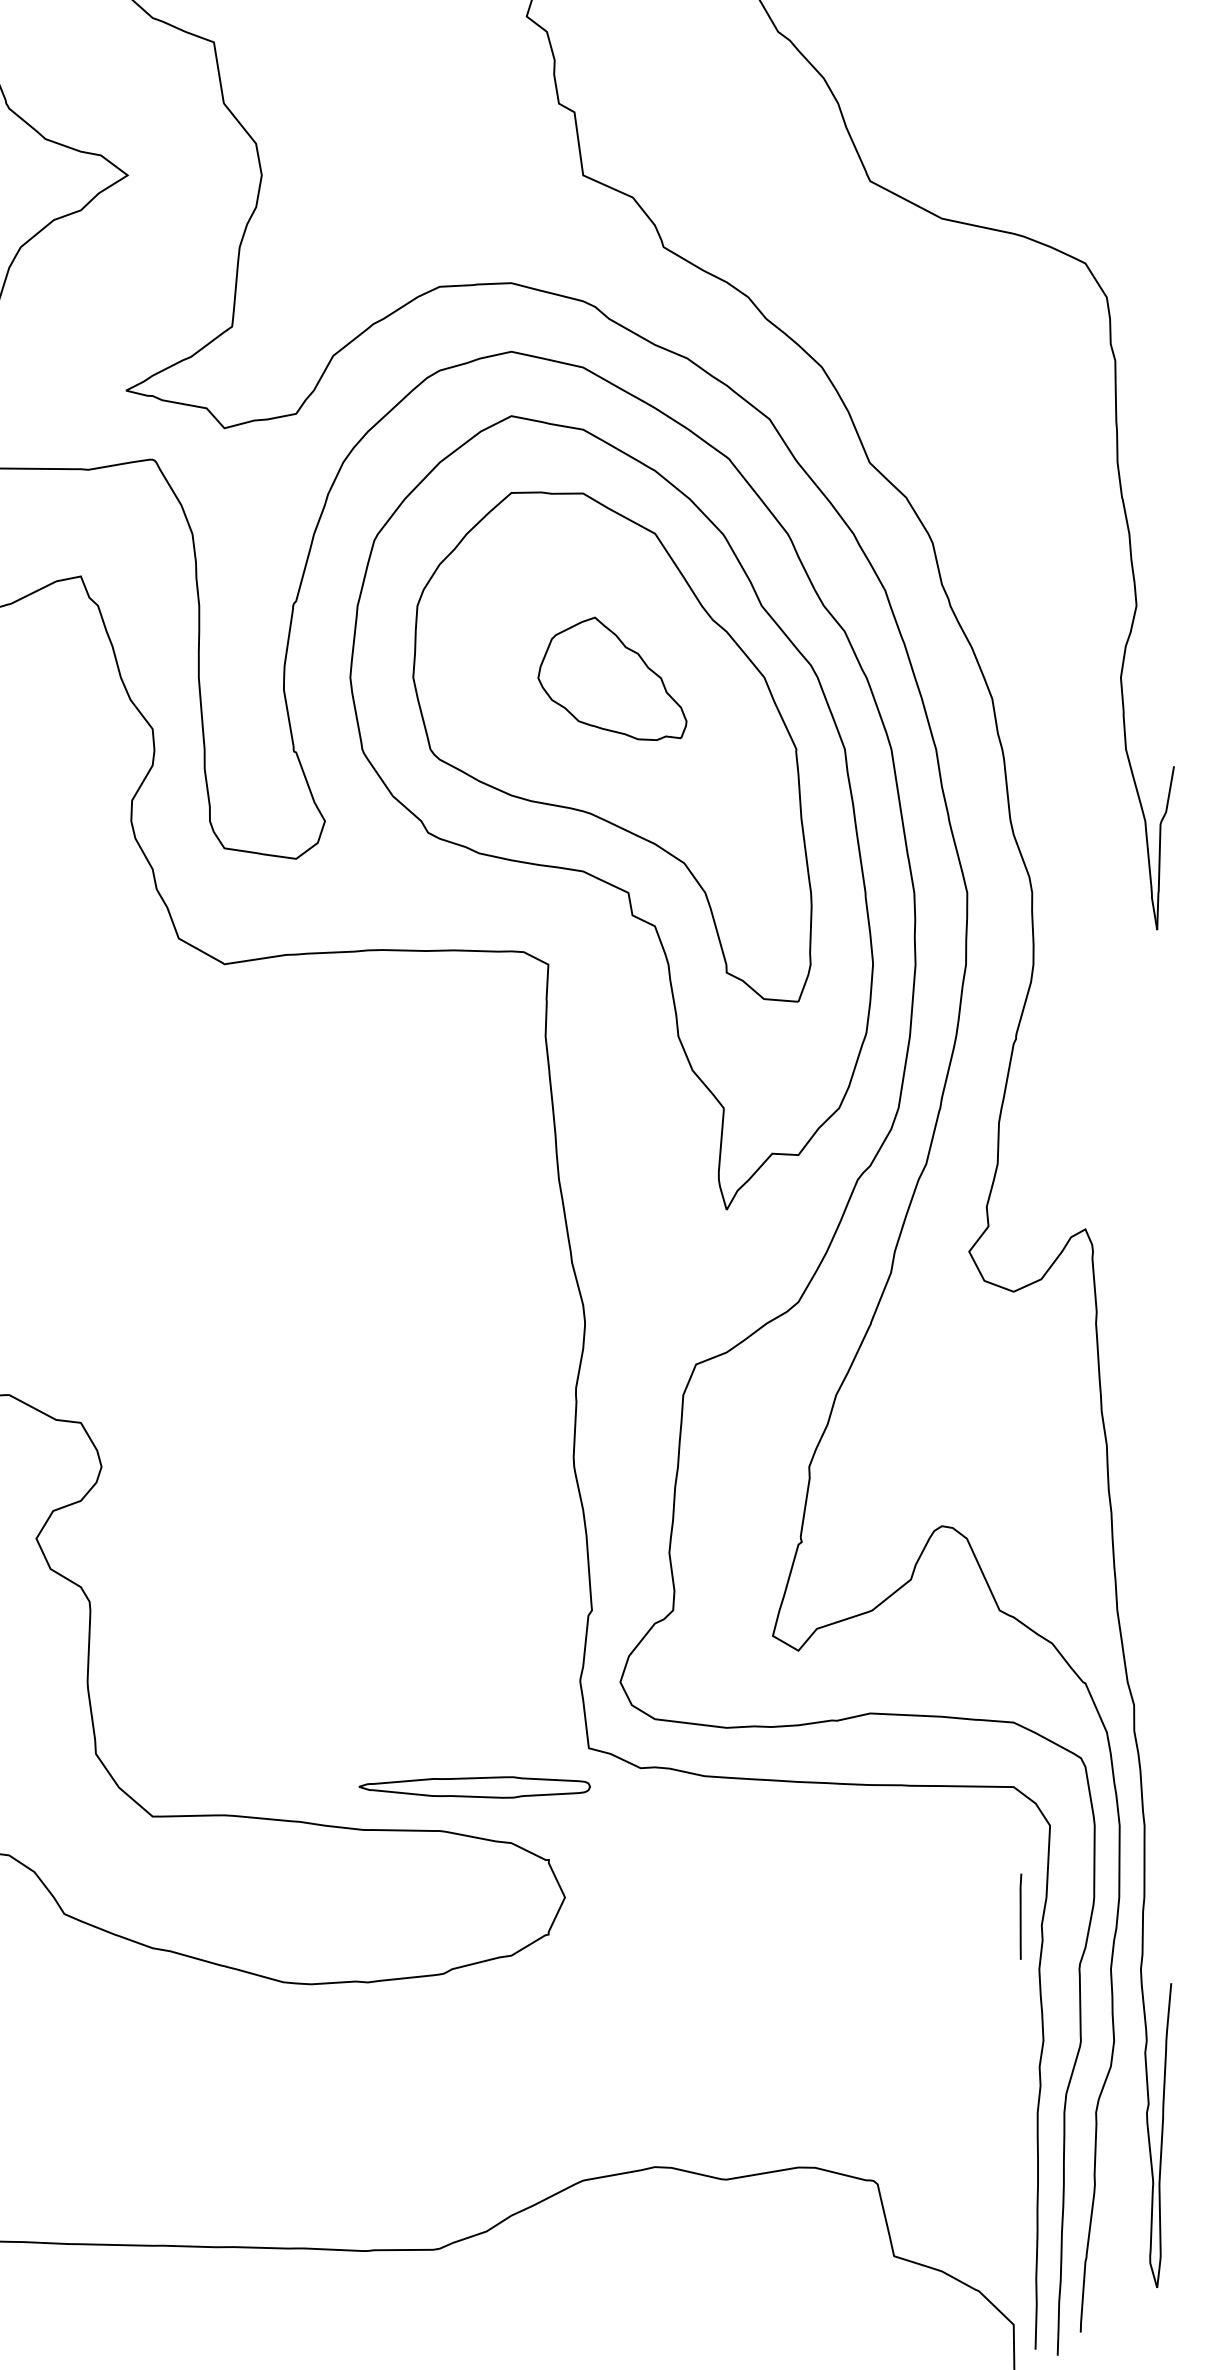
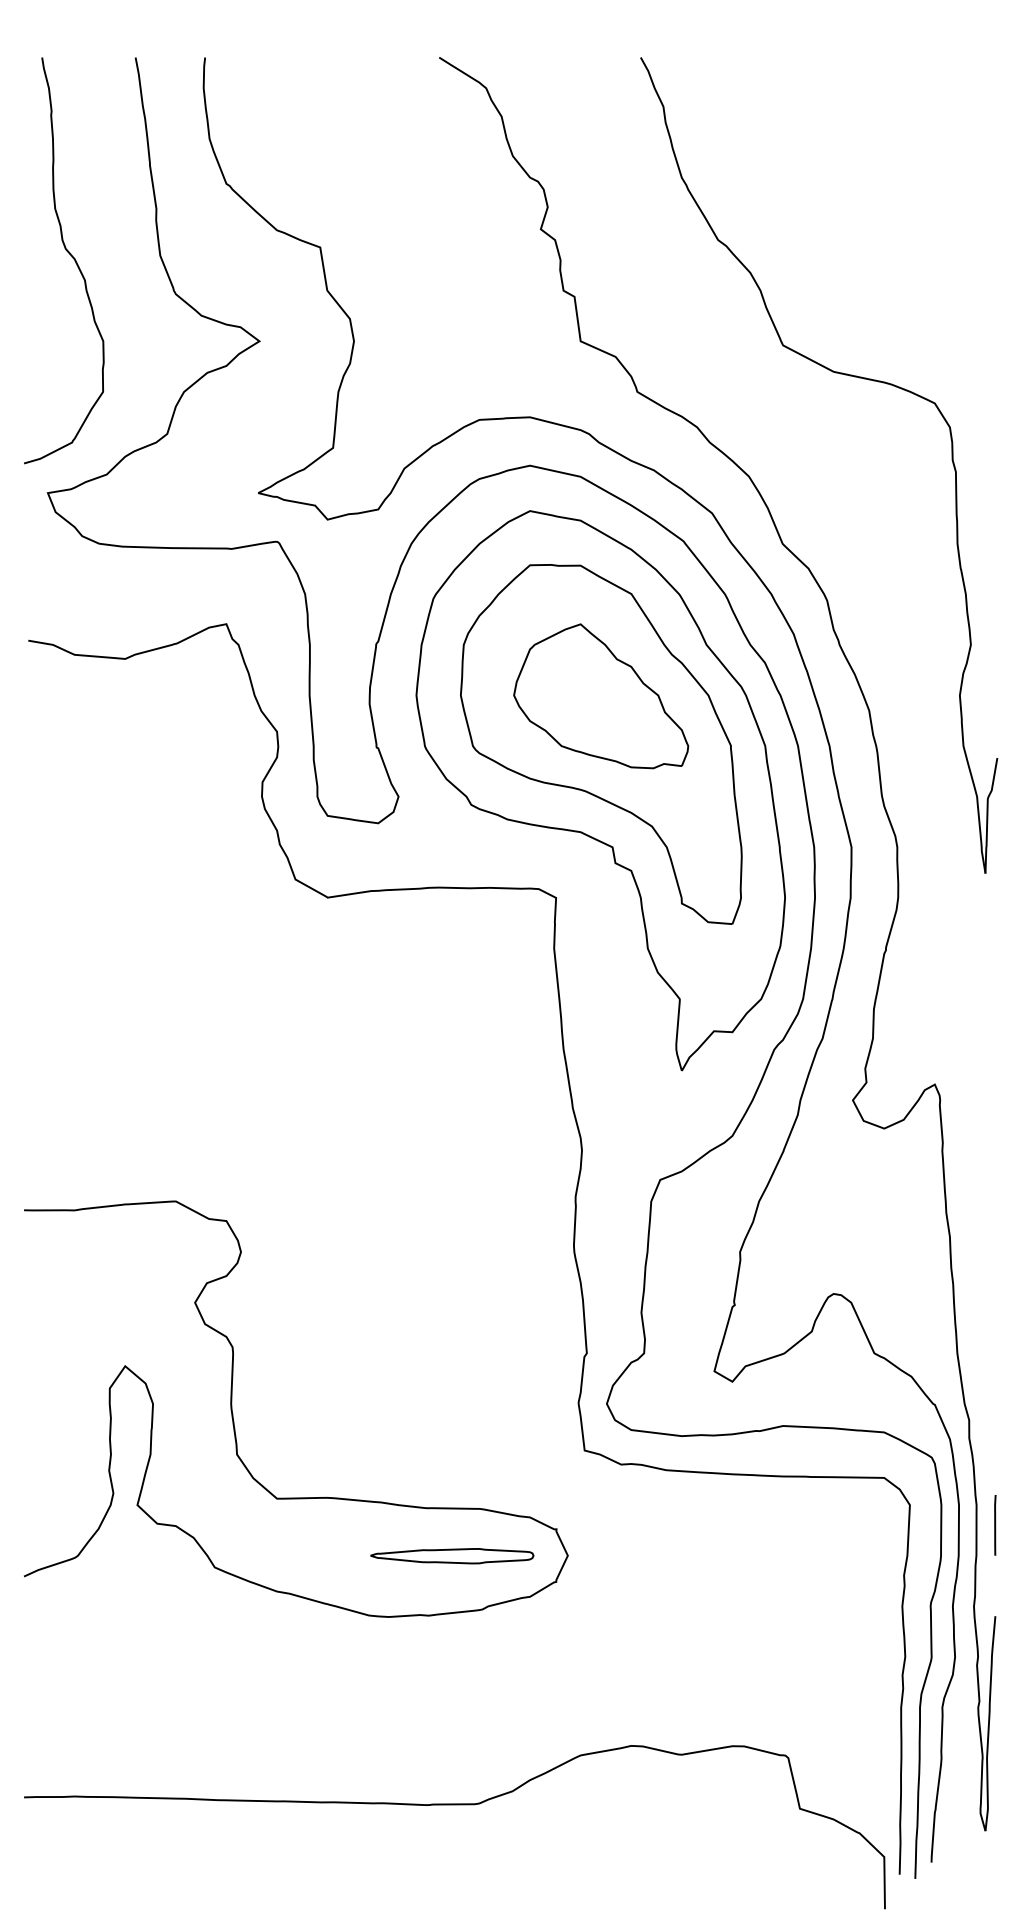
part: (612, 679) -> (601, 696), size x1.67
part: (475, 1787) -> (452, 1556), moved
line: (1021, 1916) -> (995, 1525), moved

